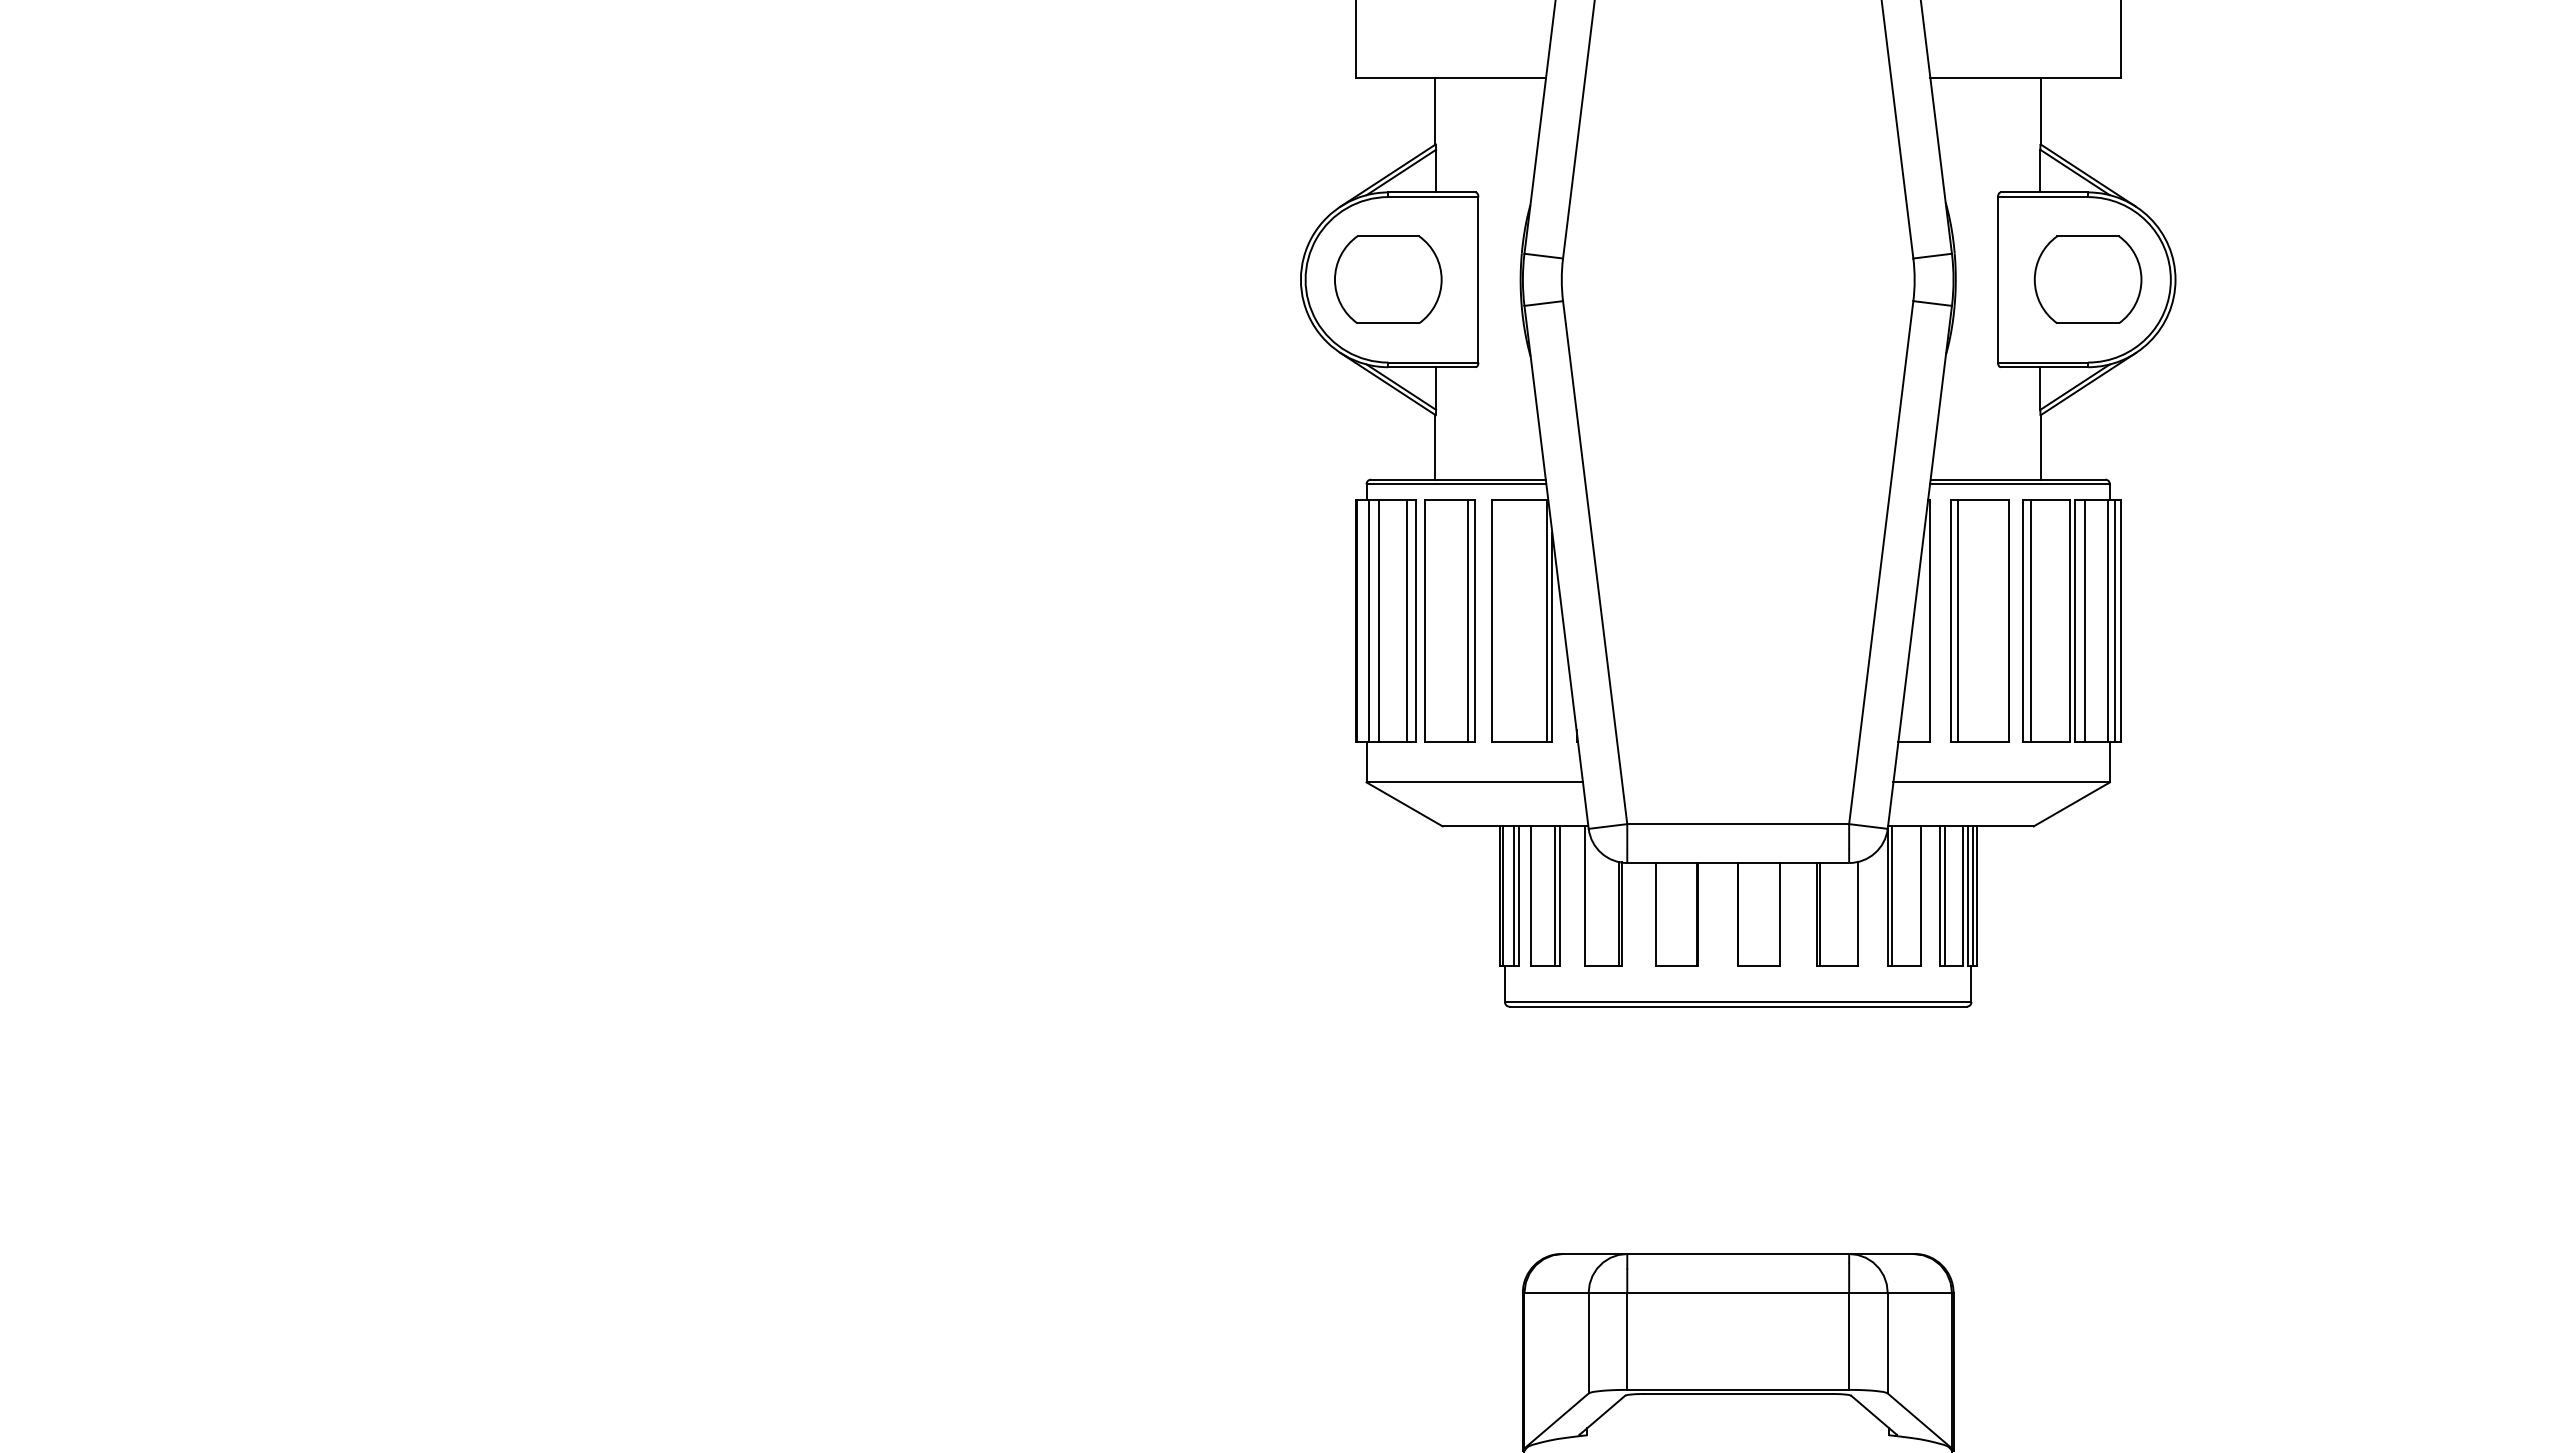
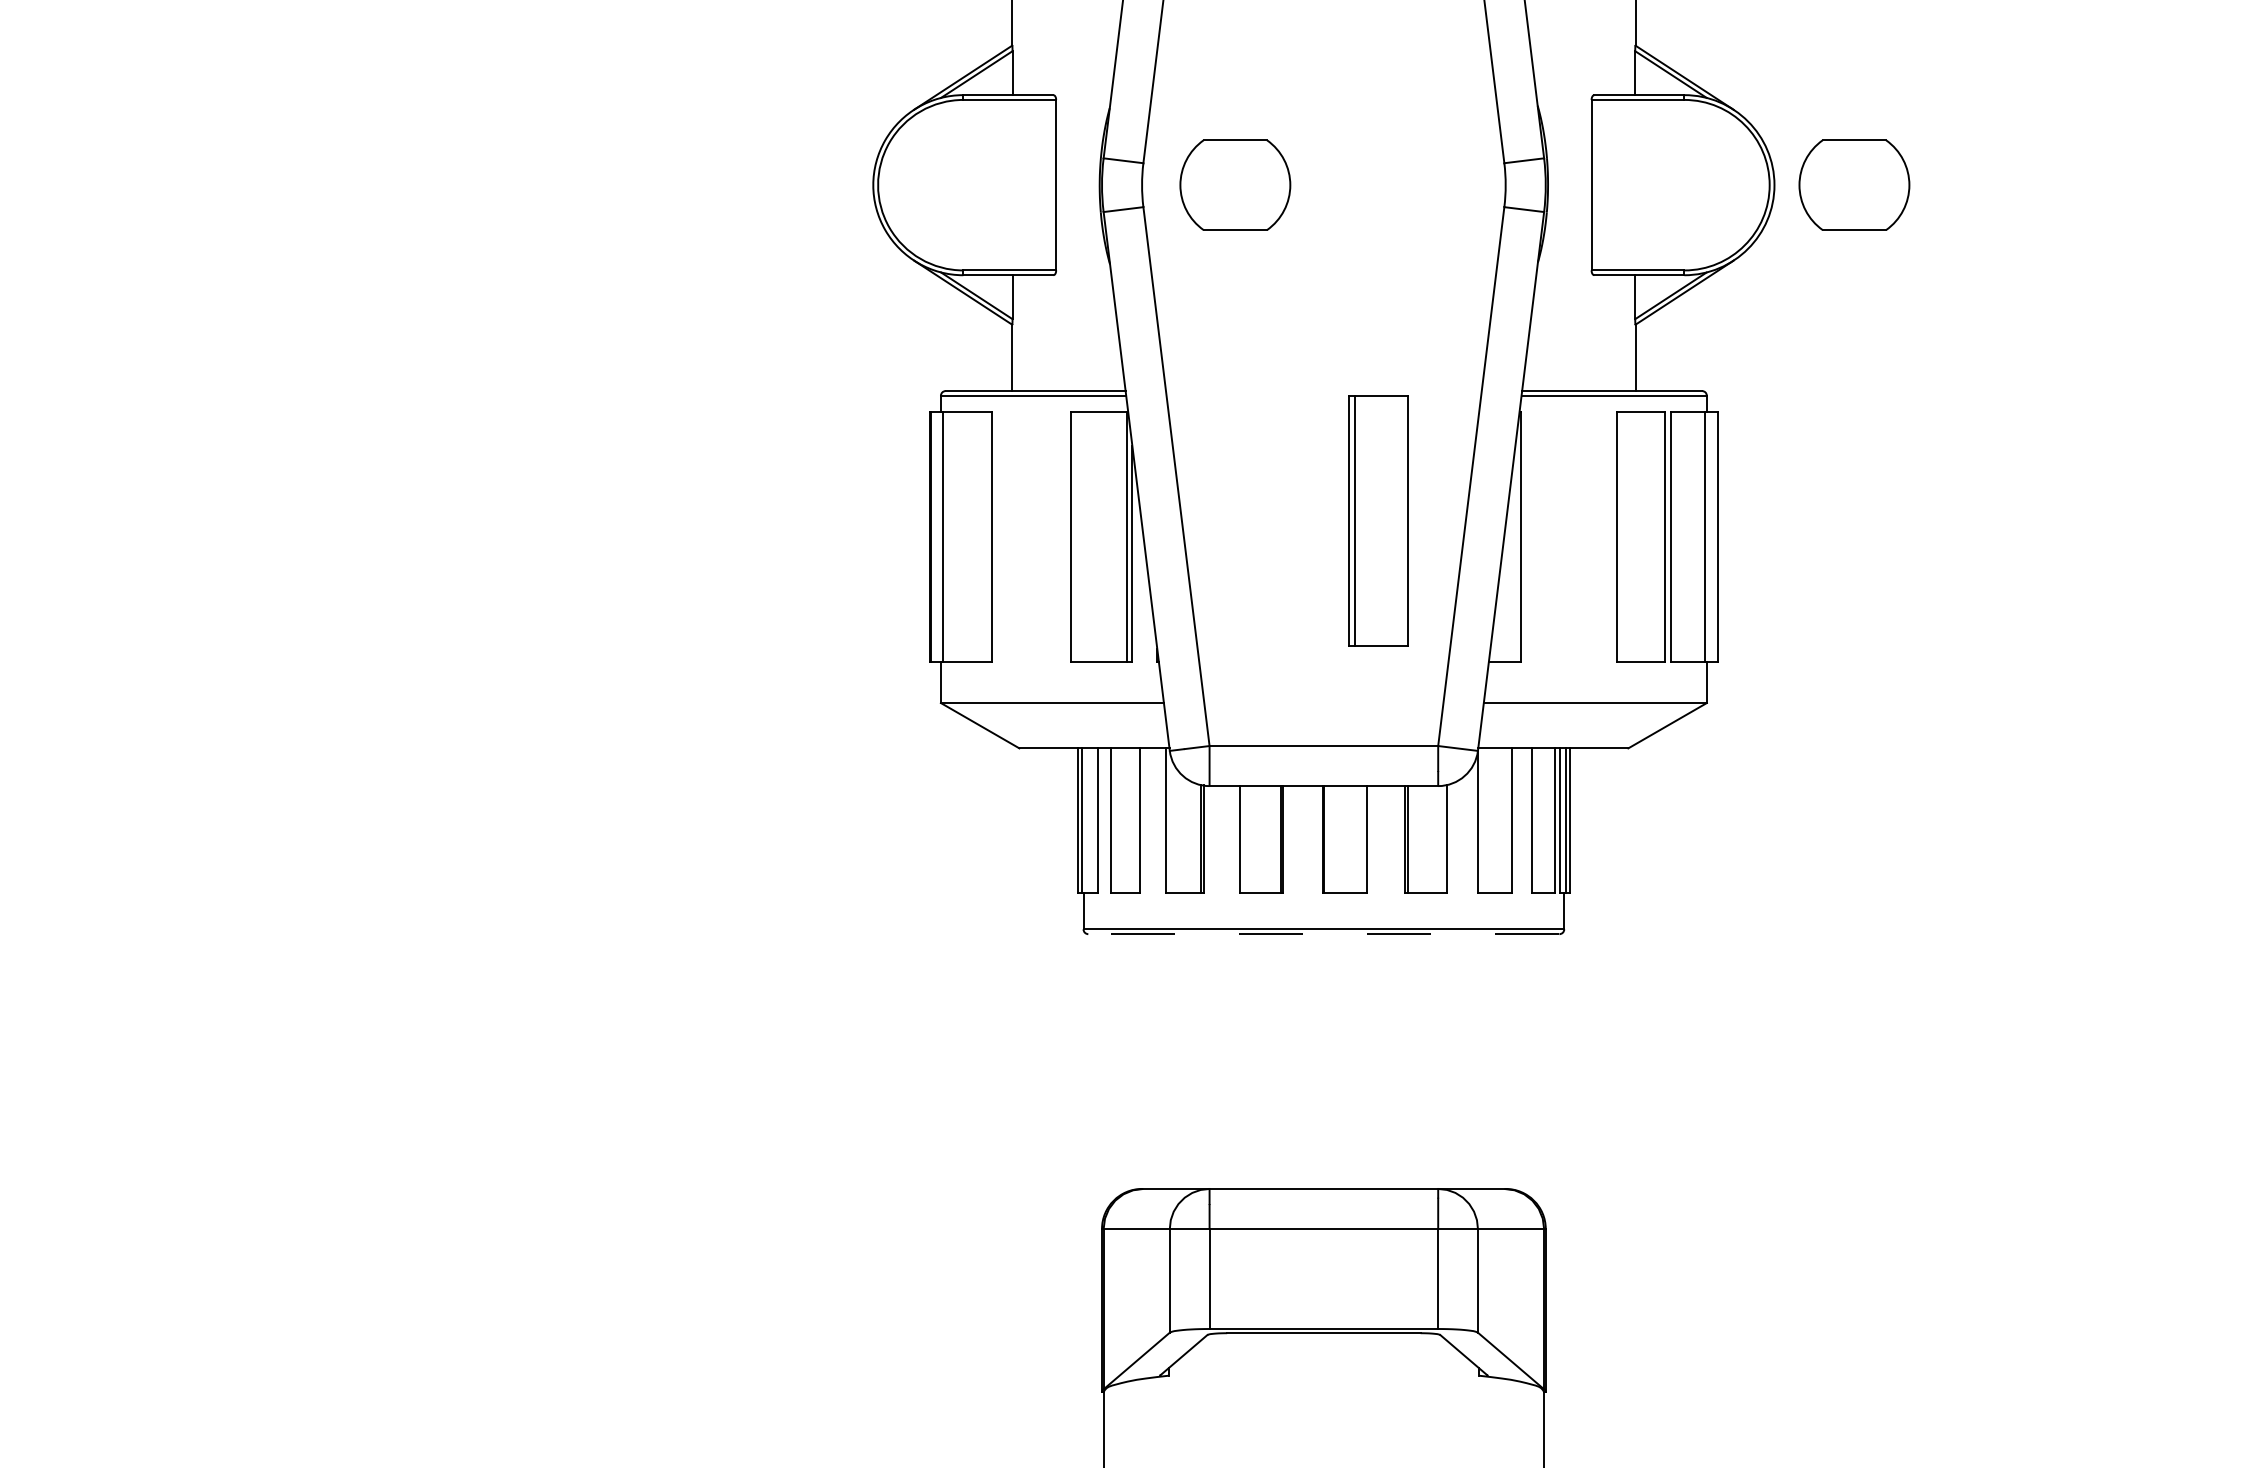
part: (1388, 279) -> (1235, 184), moved
part: (2087, 279) -> (1853, 184), moved
line: (1378, 620) -> (953, 536), removed
line: (1406, 620) -> (982, 536), removed
part: (1449, 620) -> (1026, 536), removed
part: (1979, 620) -> (1377, 520), moved
line: (2031, 620) -> (1626, 536), removed
line: (2084, 620) -> (1680, 536), removed
line: (2114, 620) -> (1711, 536), removed
line: (1513, 896) -> (1092, 820), removed
line: (1555, 896) -> (1135, 820), removed
line: (1891, 896) -> (1481, 820), removed
line: (1944, 896) -> (1536, 820), removed
line: (1738, 1006) -> (1324, 933), solid -> dashed

